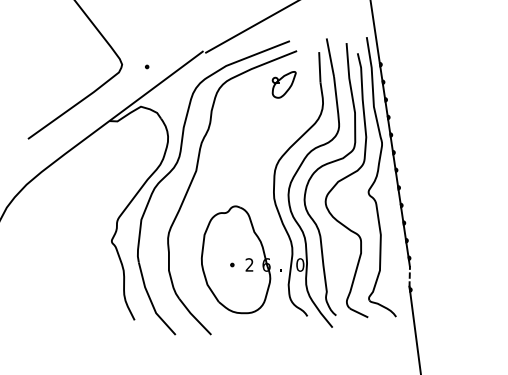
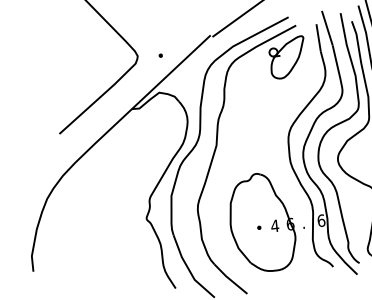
part: (284, 84) -> (288, 57), size x1.67
text: (249, 264) -> (274, 225), 2 -> 4
text: (300, 264) -> (321, 220), 0 -> 6

